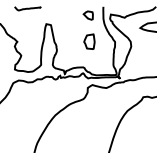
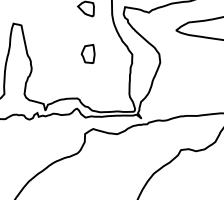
part: (89, 41) -> (88, 53), size x0.71

